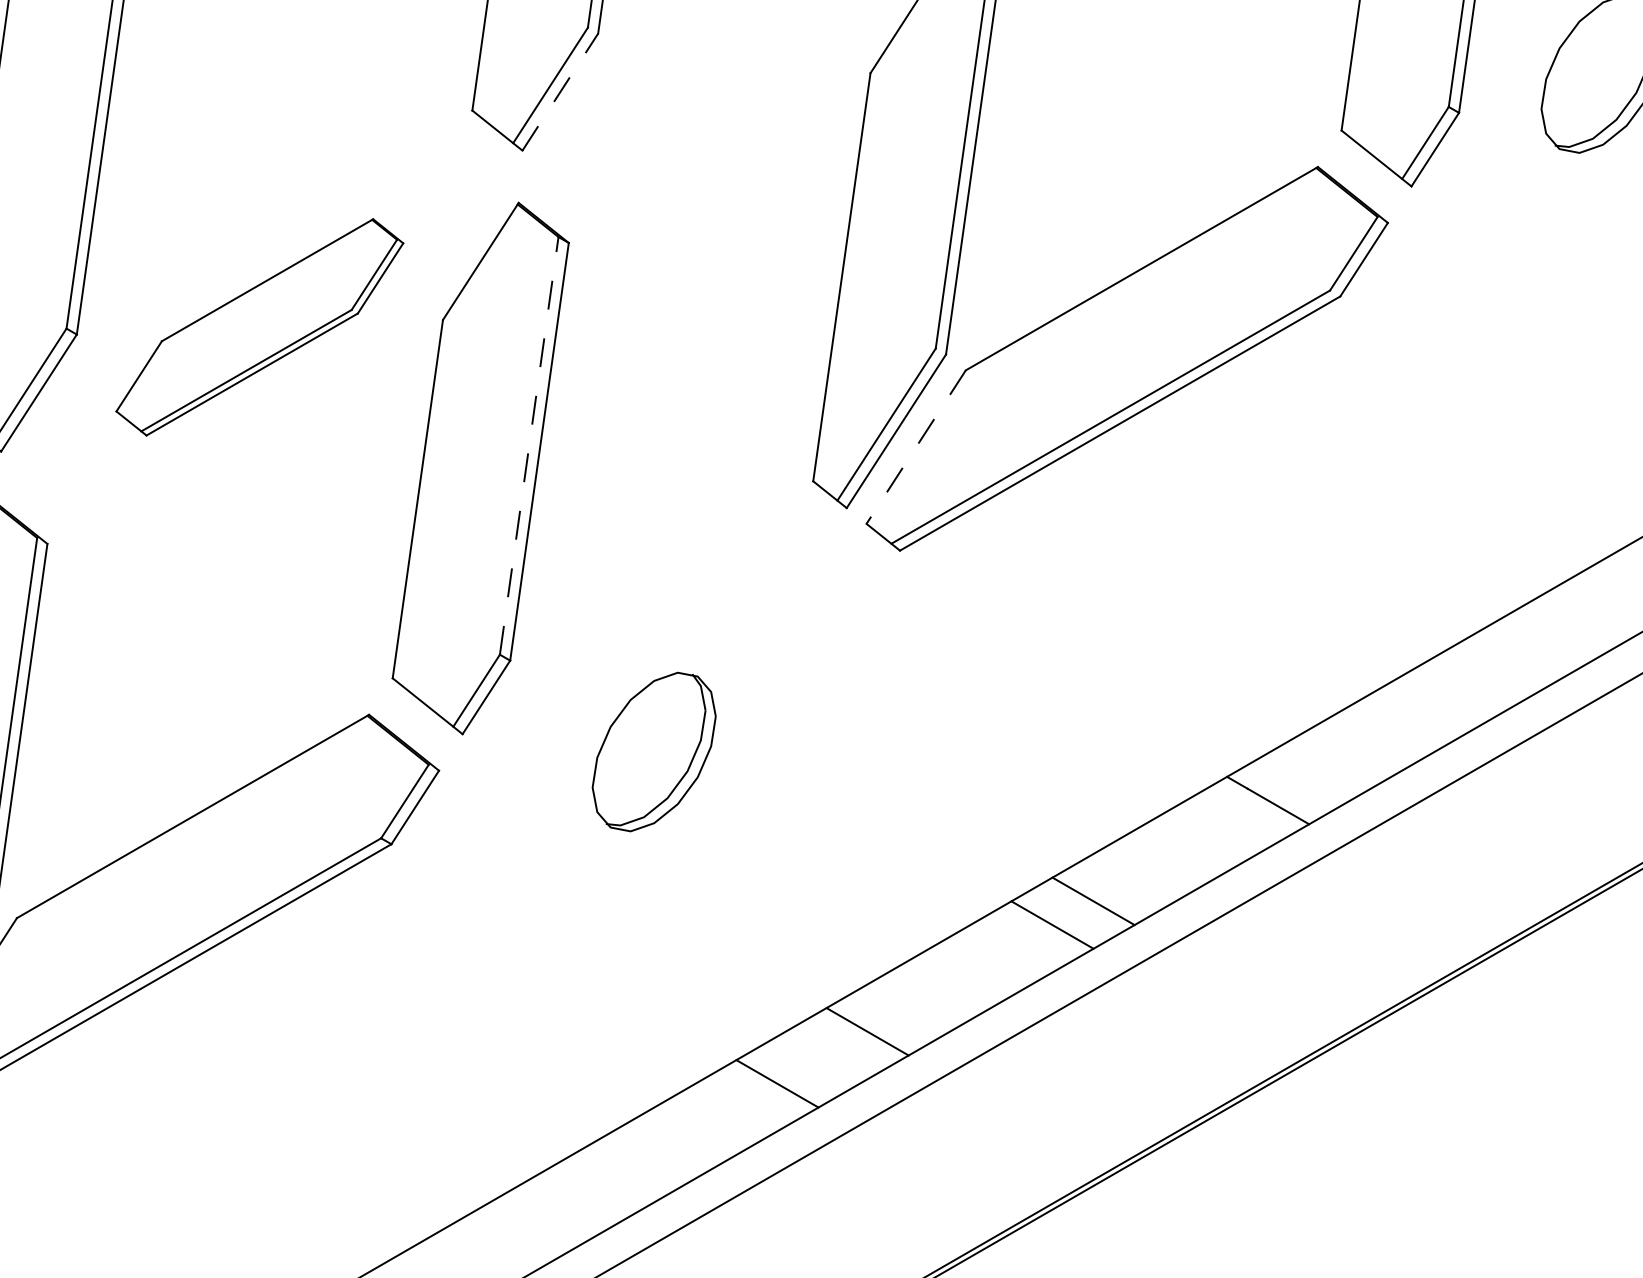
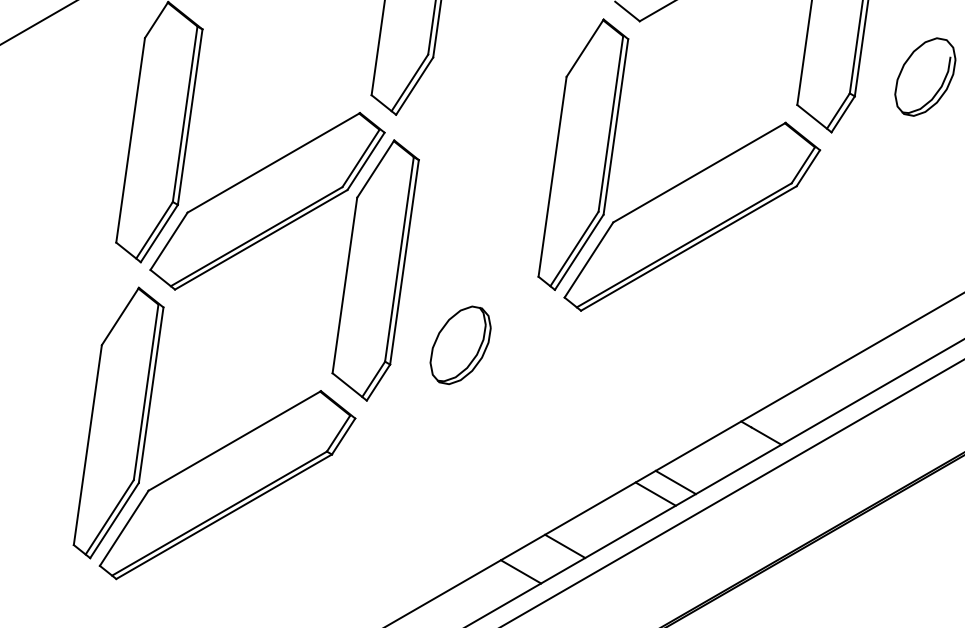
line: (559, 90) -> (414, 85), dashed -> solid
part: (259, 327) -> (267, 201), size x1.67
line: (529, 443) -> (399, 258), dashed -> solid
line: (915, 448) -> (588, 260), dashed -> solid
part: (653, 750) -> (460, 344), moved

